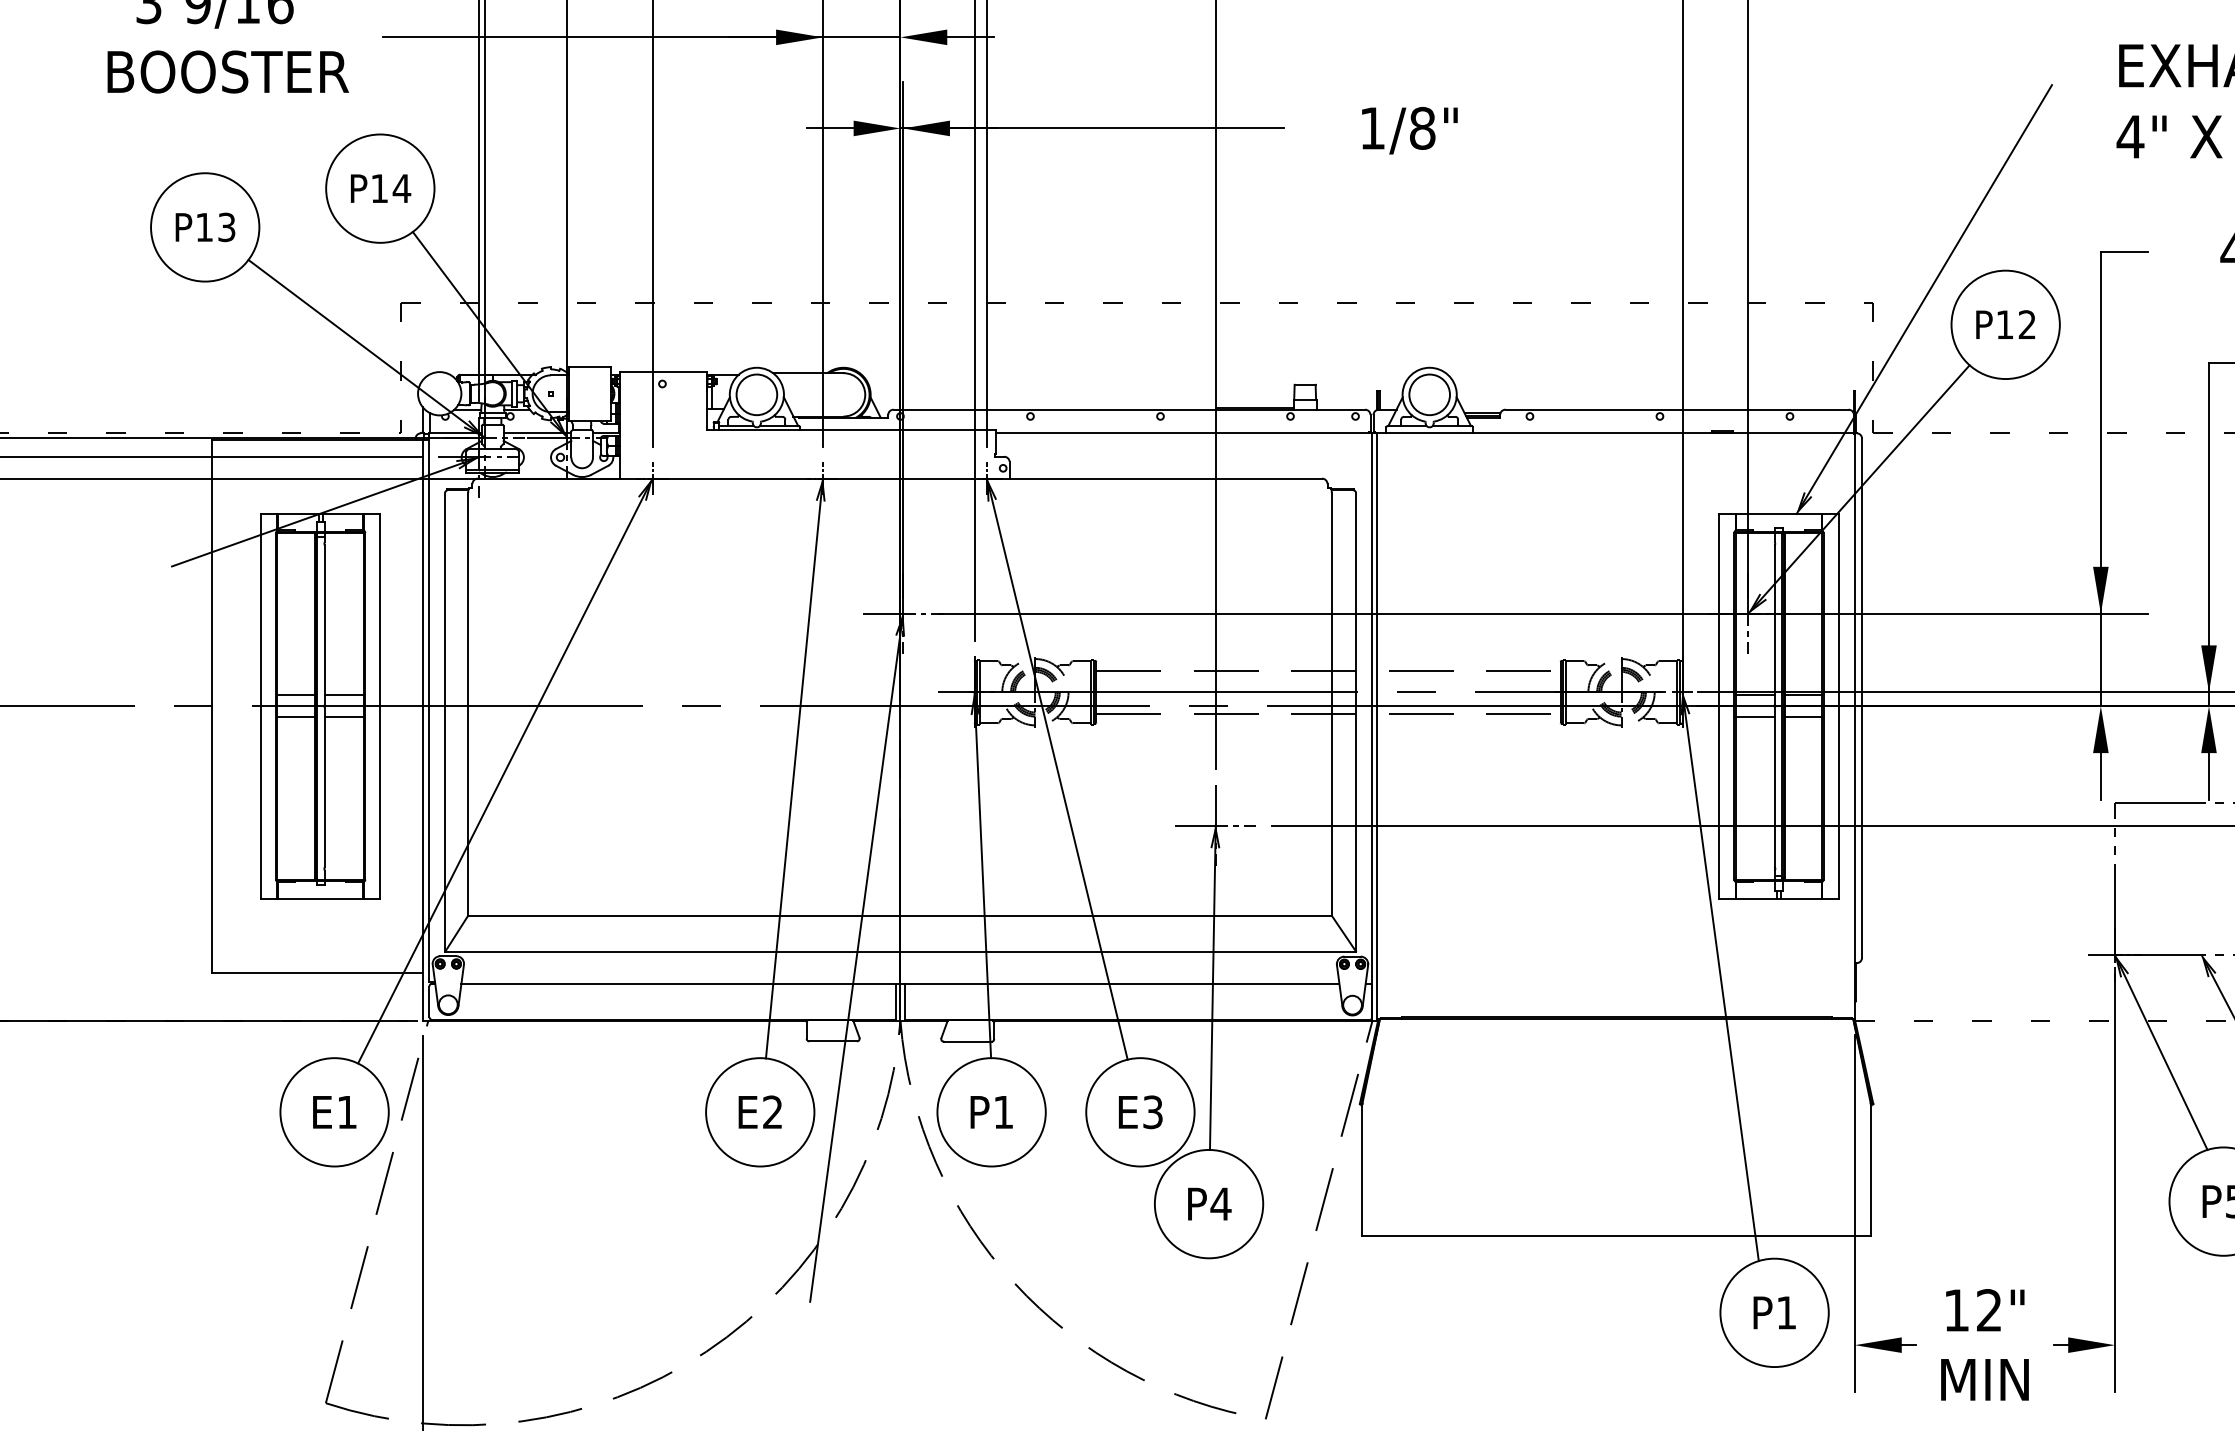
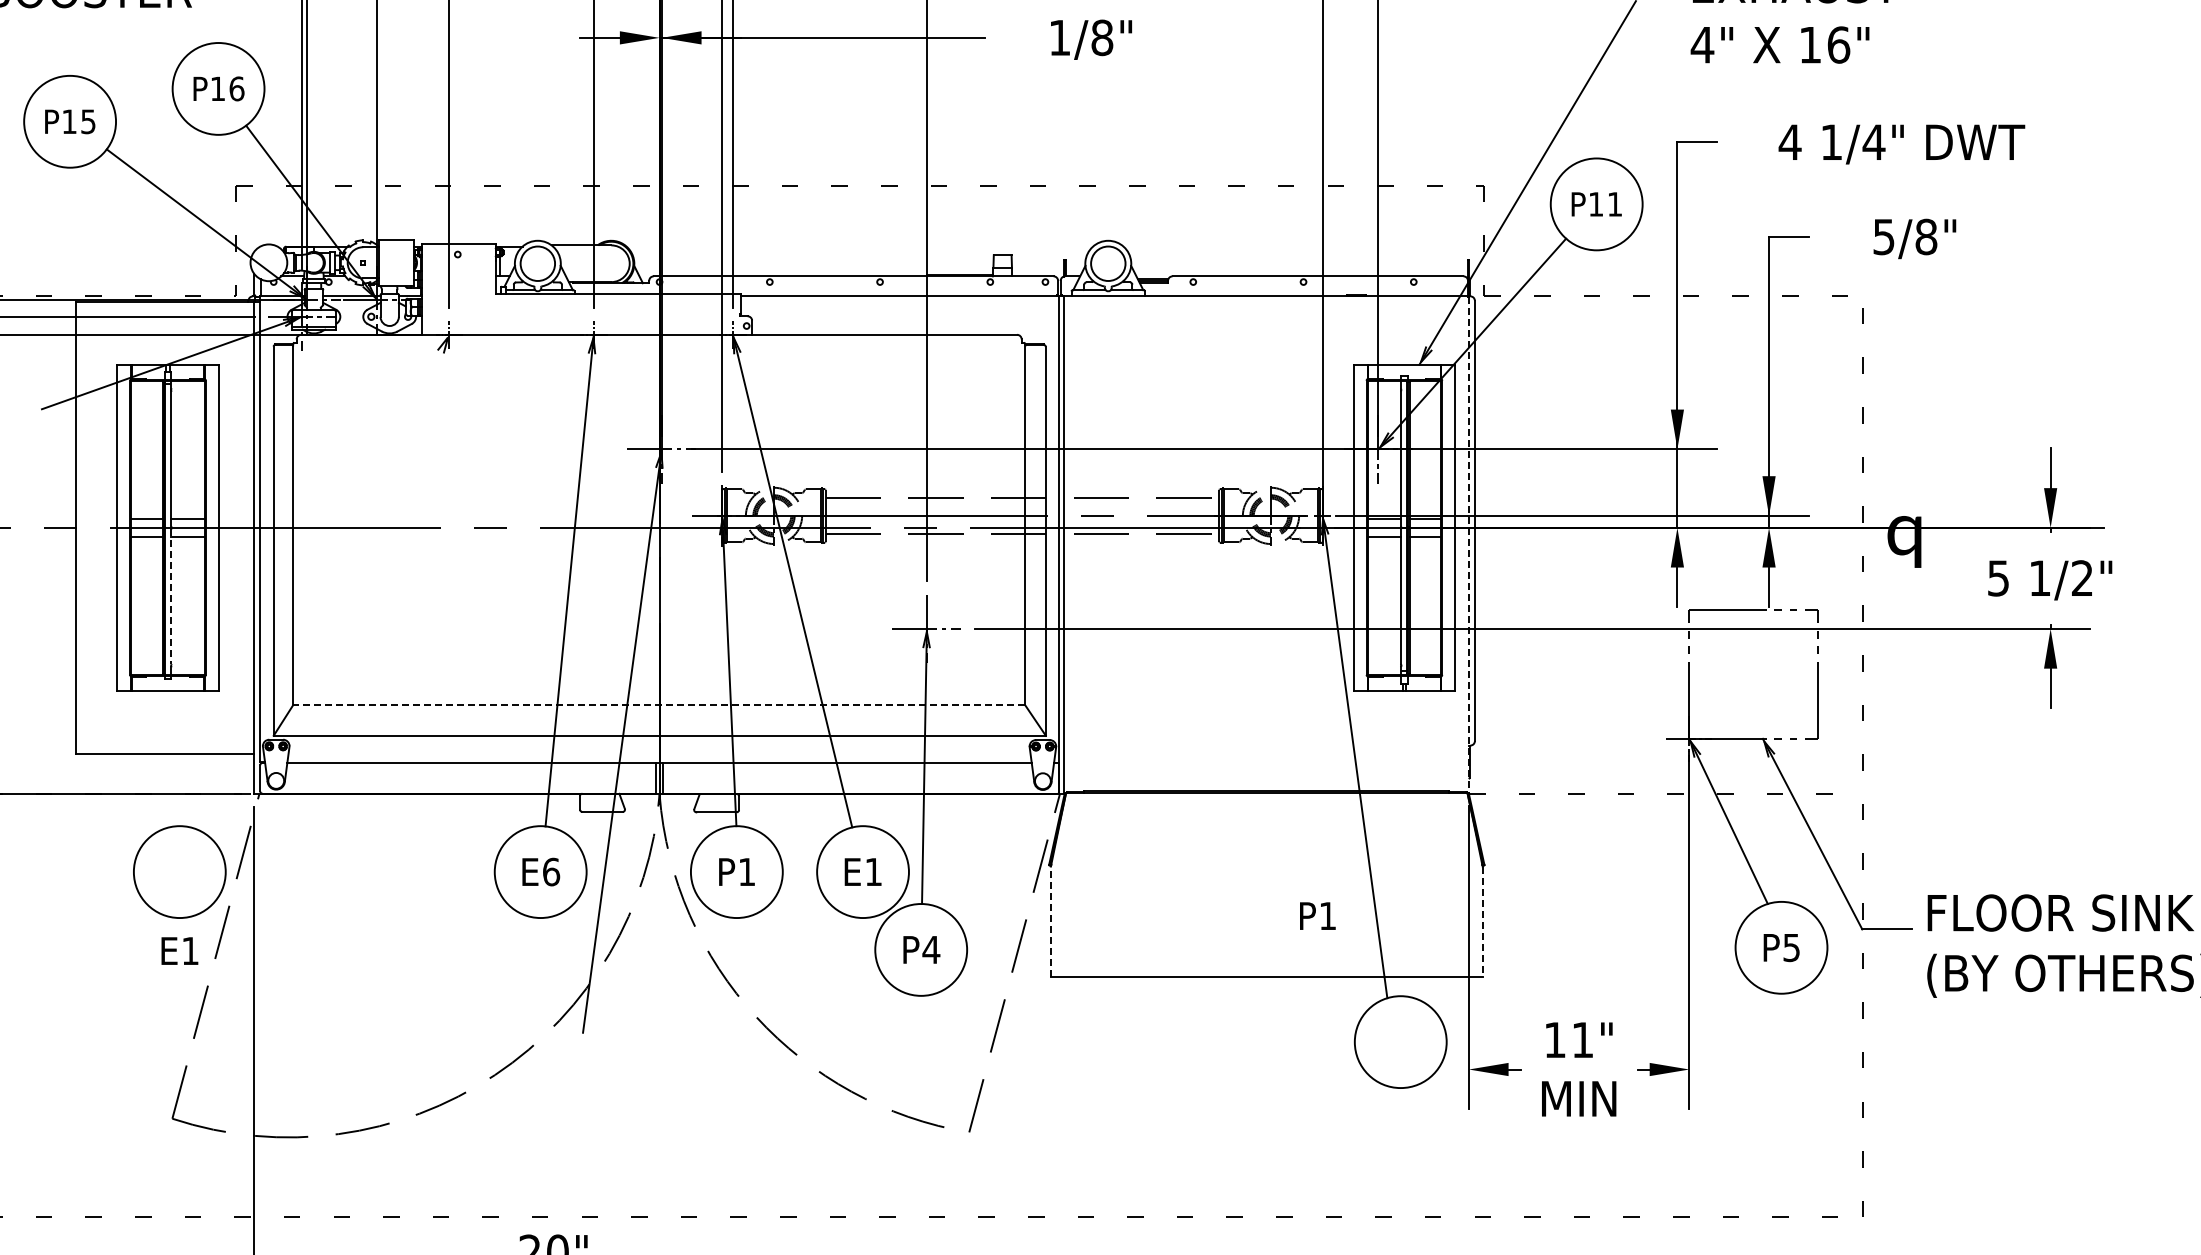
text: (401, 188) -> (236, 88), P14 -> P16
text: (226, 227) -> (88, 121), P13 -> P15
text: (2026, 324) -> (1614, 204), P12 -> P11
line: (1854, 727) -> (1468, 545), solid -> dashed
line: (505, 770) -> (324, 582), removed
line: (324, 788) -> (171, 597), solid -> dashed
line: (899, 915) -> (658, 705), solid -> dashed
text: (334, 1111) -> (179, 950), moved
text: (772, 1111) -> (551, 871), E2 -> E6
text: (1152, 1111) -> (873, 871), E3 -> E1
line: (1361, 1170) -> (1050, 921), solid -> dashed
line: (1871, 1171) -> (1482, 922), solid -> dashed
text: (1988, 1309) -> (1582, 1039), 12" -> 11"
text: (1774, 1312) -> (1317, 915), moved

